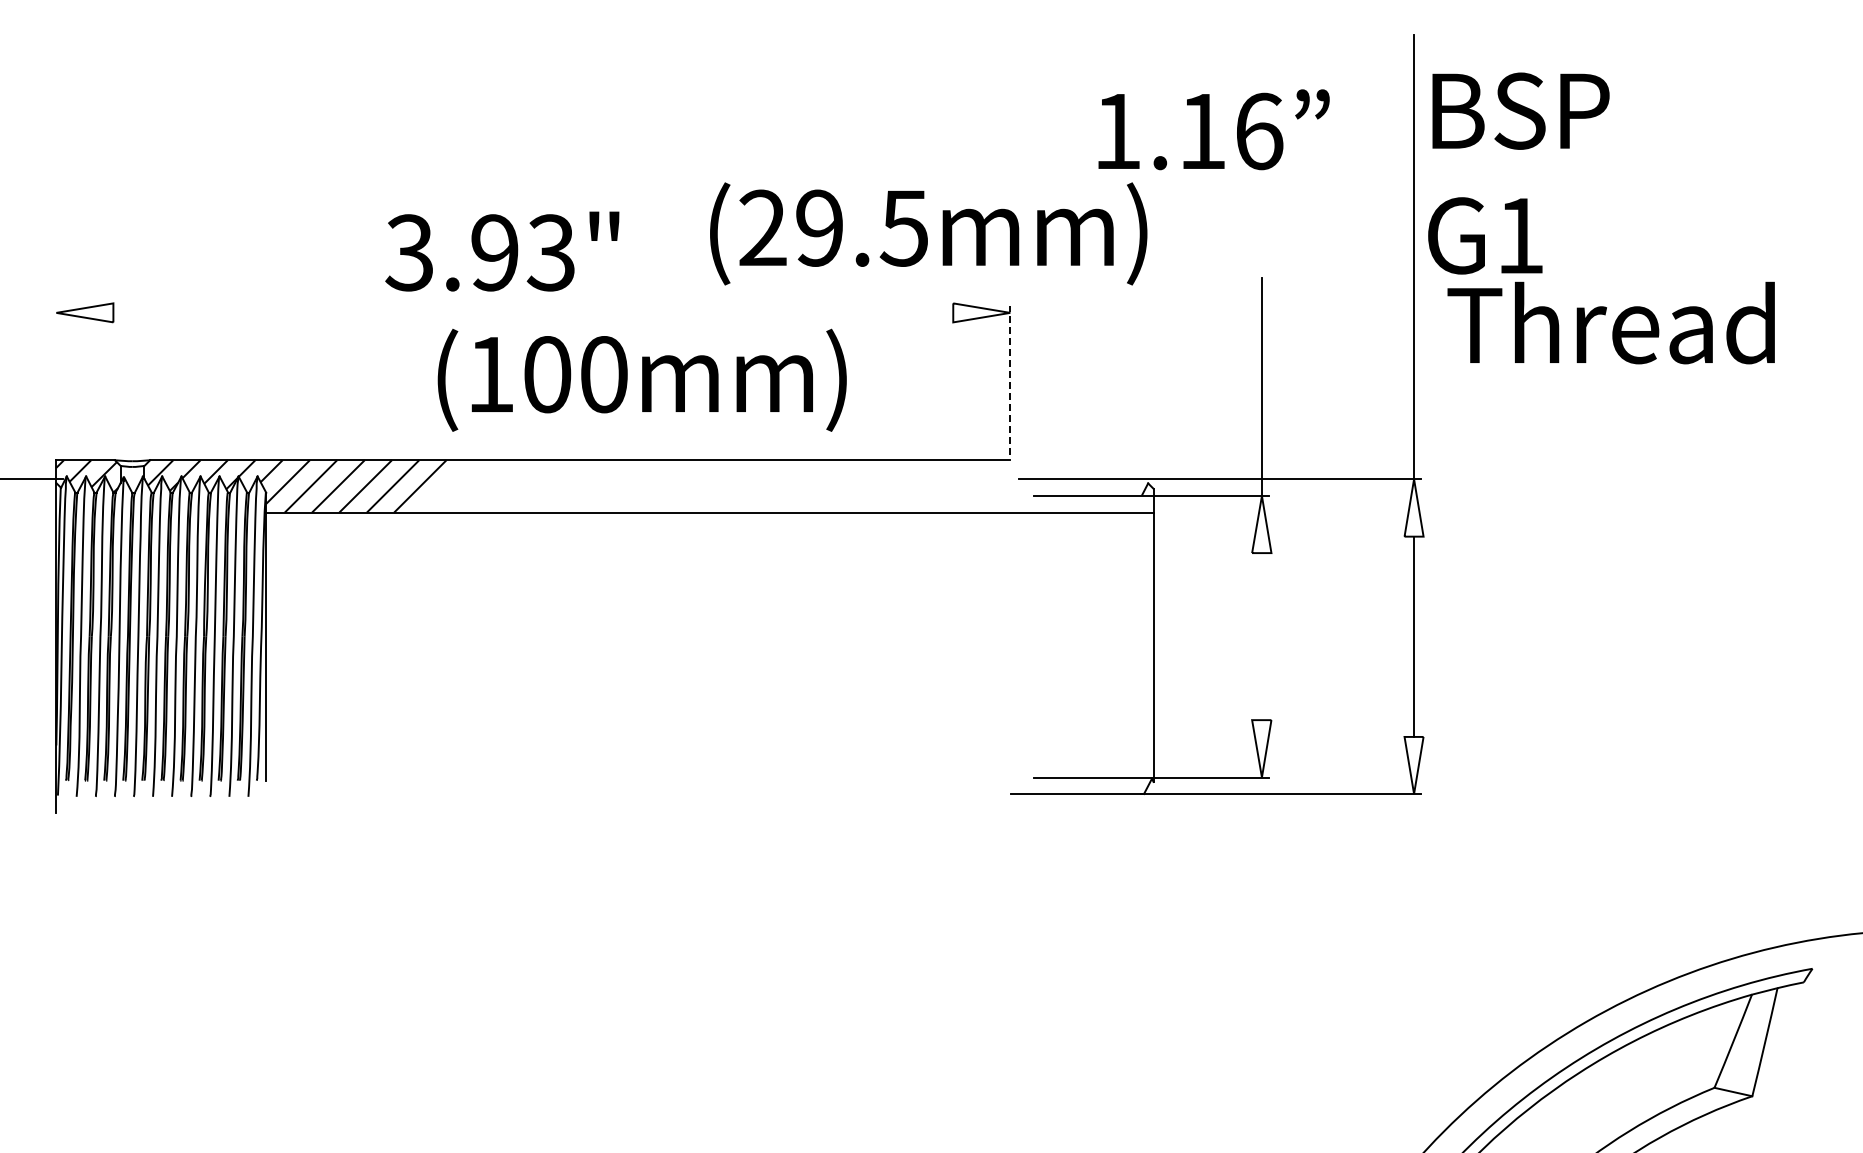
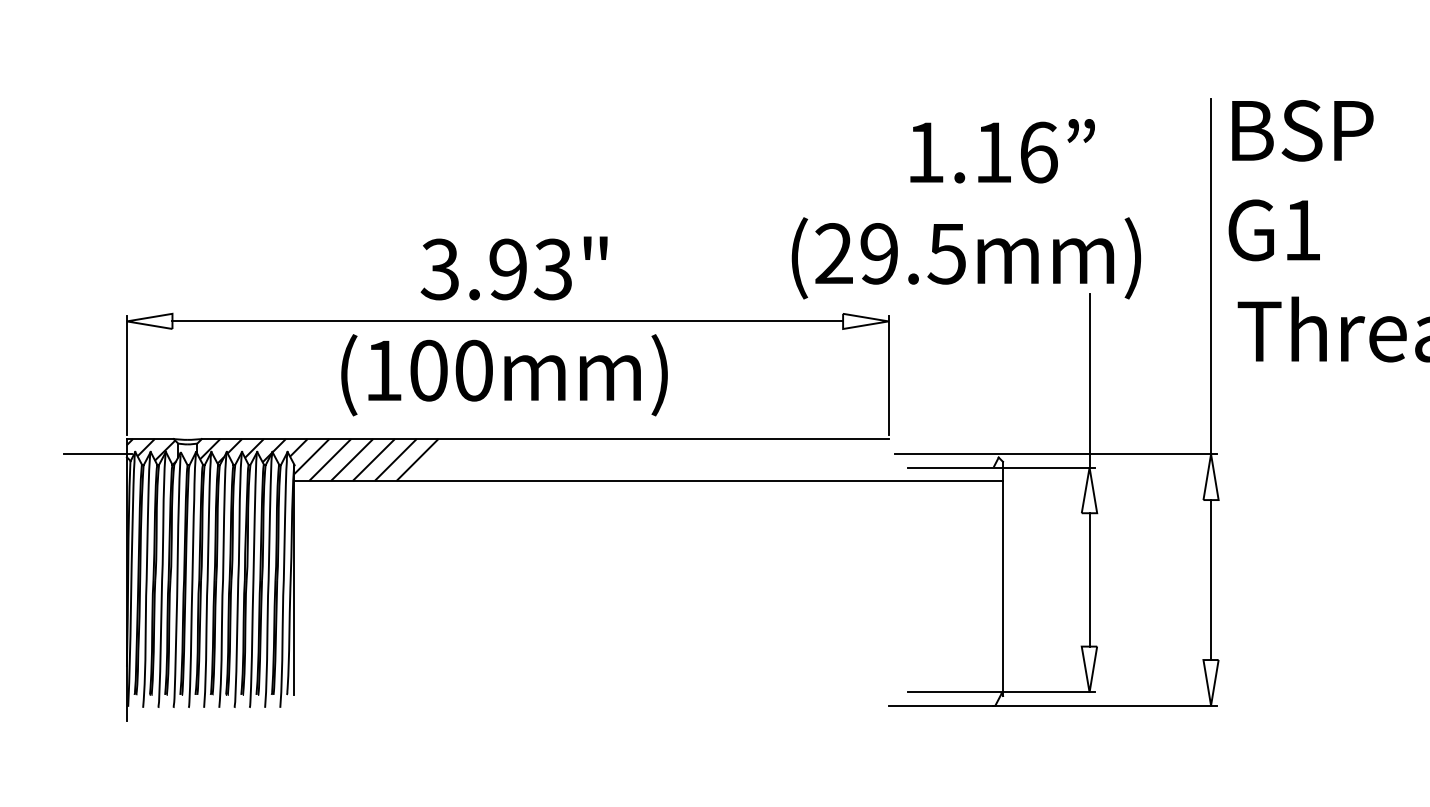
text: (1213, 129) -> (1002, 151), moved
text: (1518, 173) -> (1300, 180), moved
text: (928, 233) -> (966, 258), moved
text: (502, 251) -> (514, 268), moved
line: (533, 312) -> (507, 321), added
text: (641, 379) -> (503, 374), moved
line: (56, 380) -> (127, 375), added
line: (1010, 380) -> (888, 375), dashed -> solid
line: (1261, 636) -> (1089, 579), added

